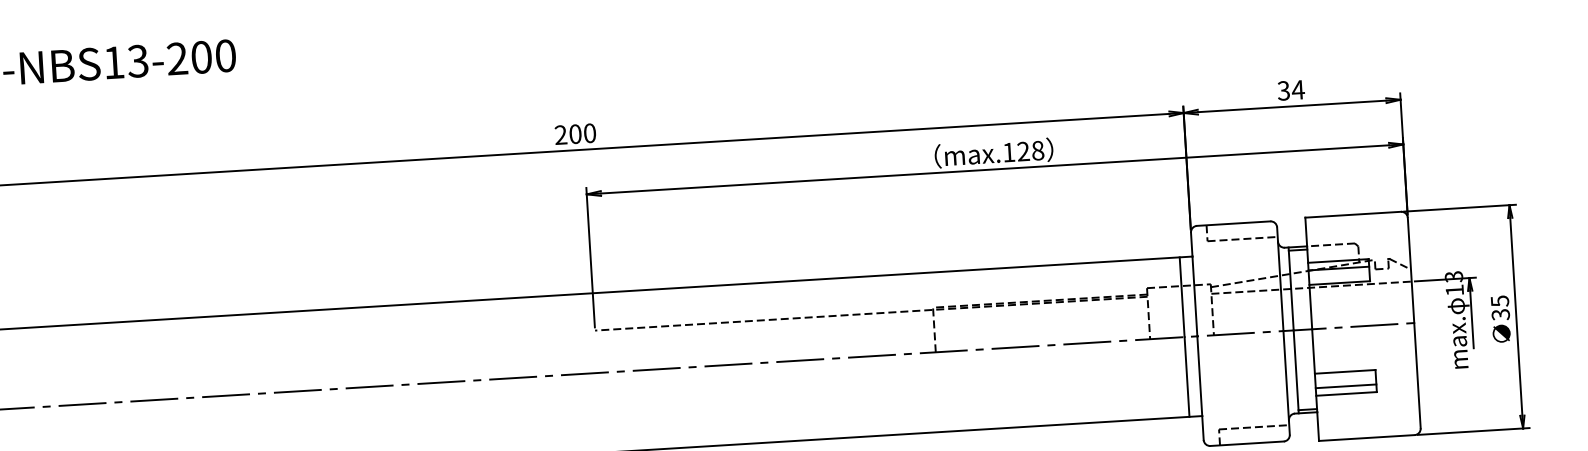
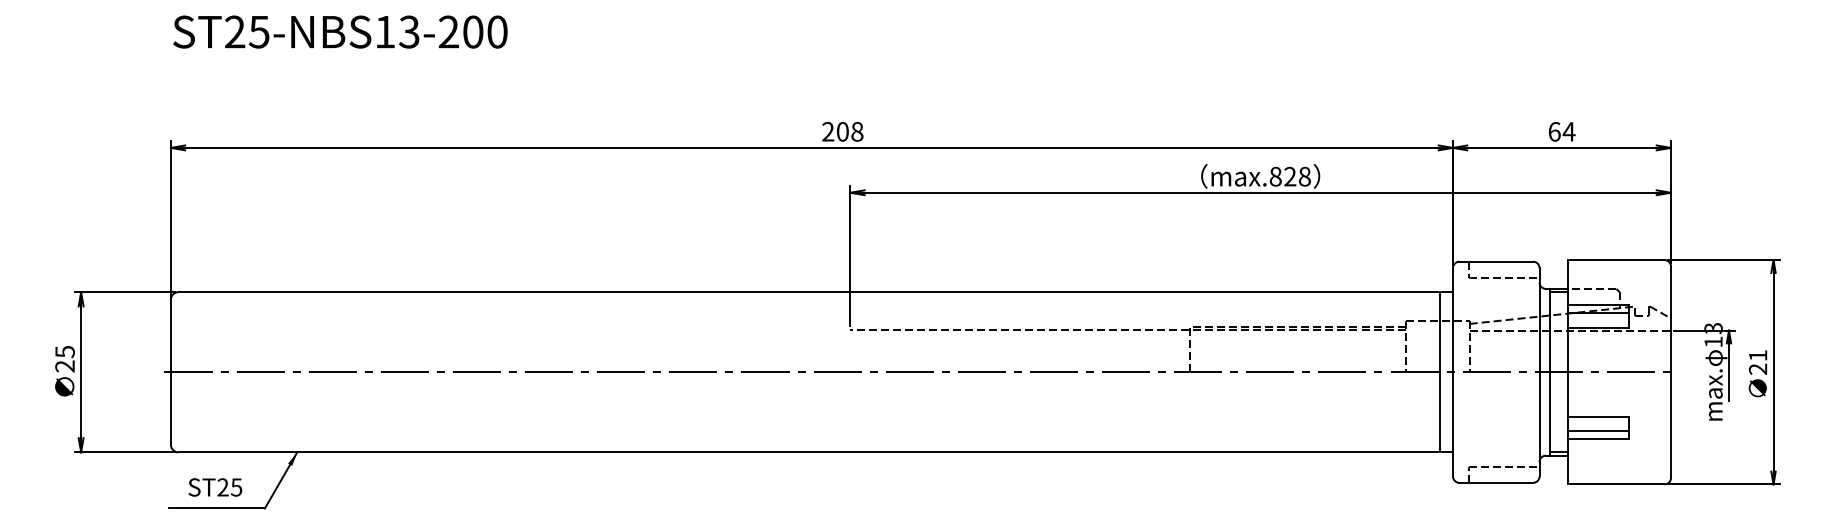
text: (1283, 90) -> (1554, 131), 34 -> 64
text: (590, 132) -> (857, 131), 200 -> 208
text: (1008, 152) -> (1275, 176), max.128 -> max.828
text: (1500, 308) -> (1758, 362), 35 -> 21

